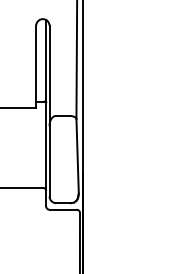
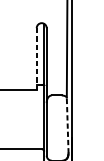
line: (36, 67) -> (36, 59), solid -> dashed
line: (77, 155) -> (67, 125), solid -> dashed

